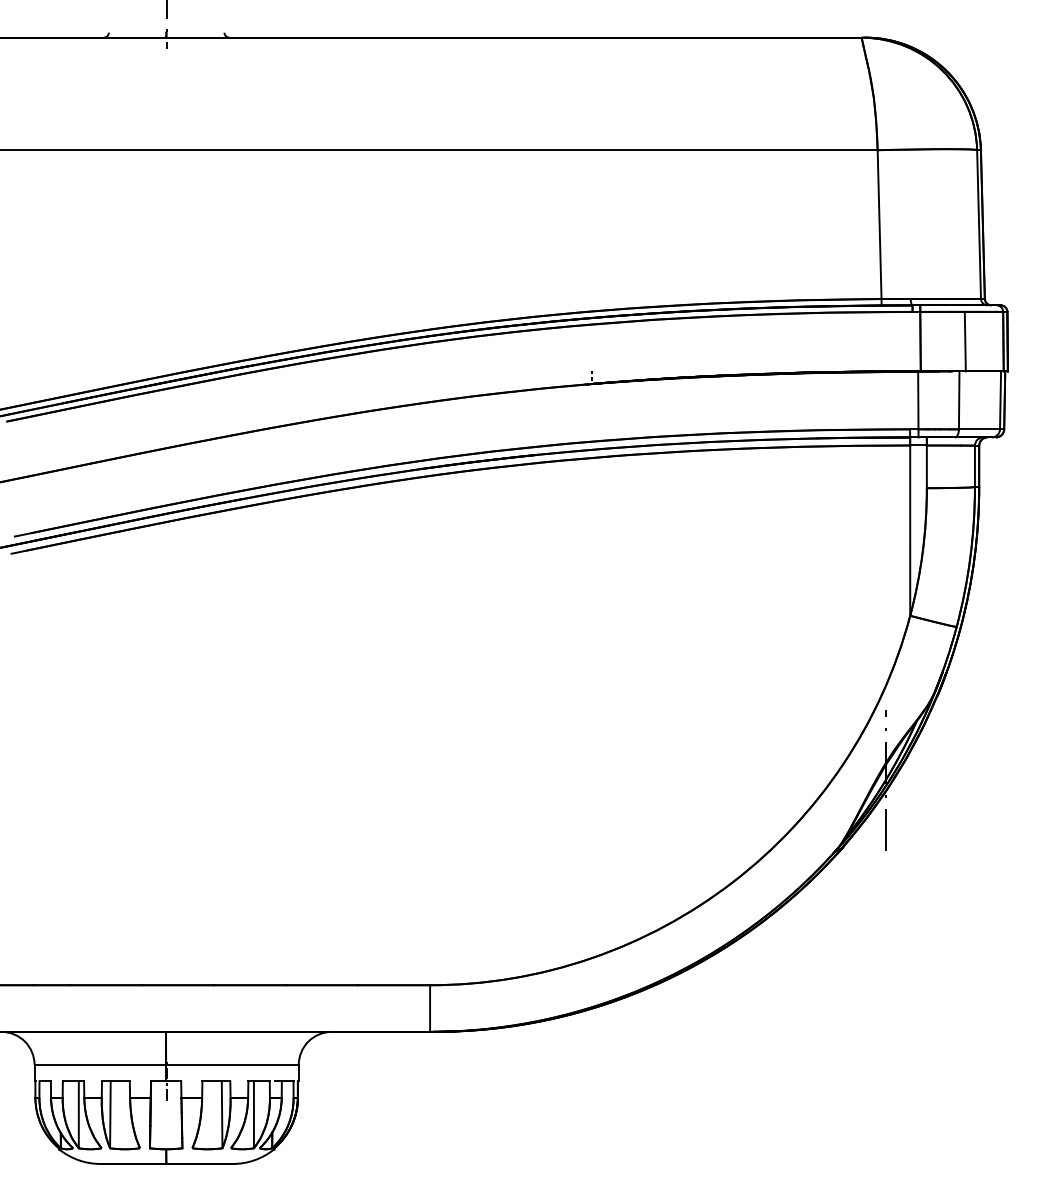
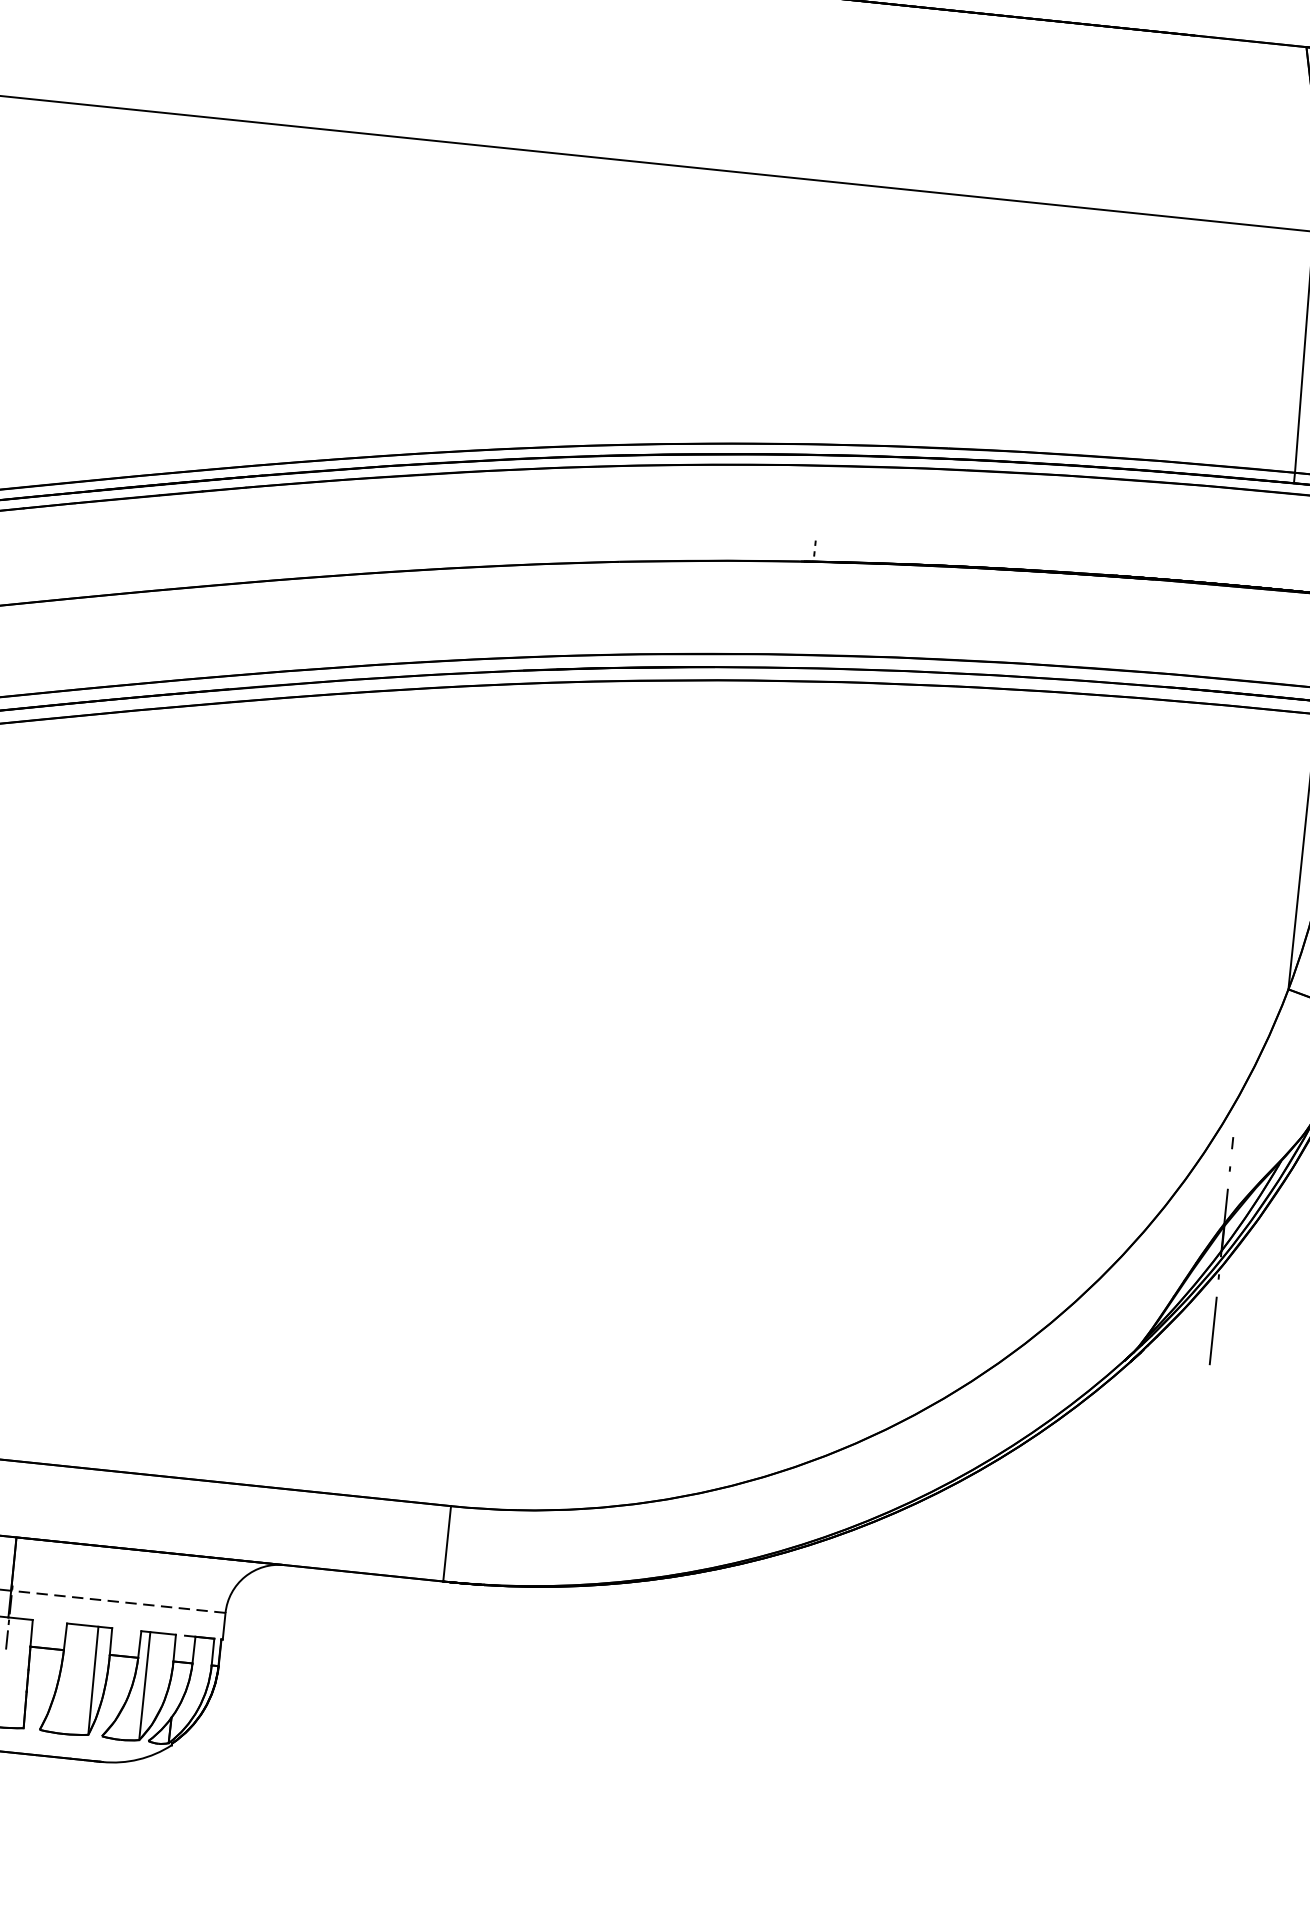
line: (231, 1064) -> (116, 1601), solid -> dashed

